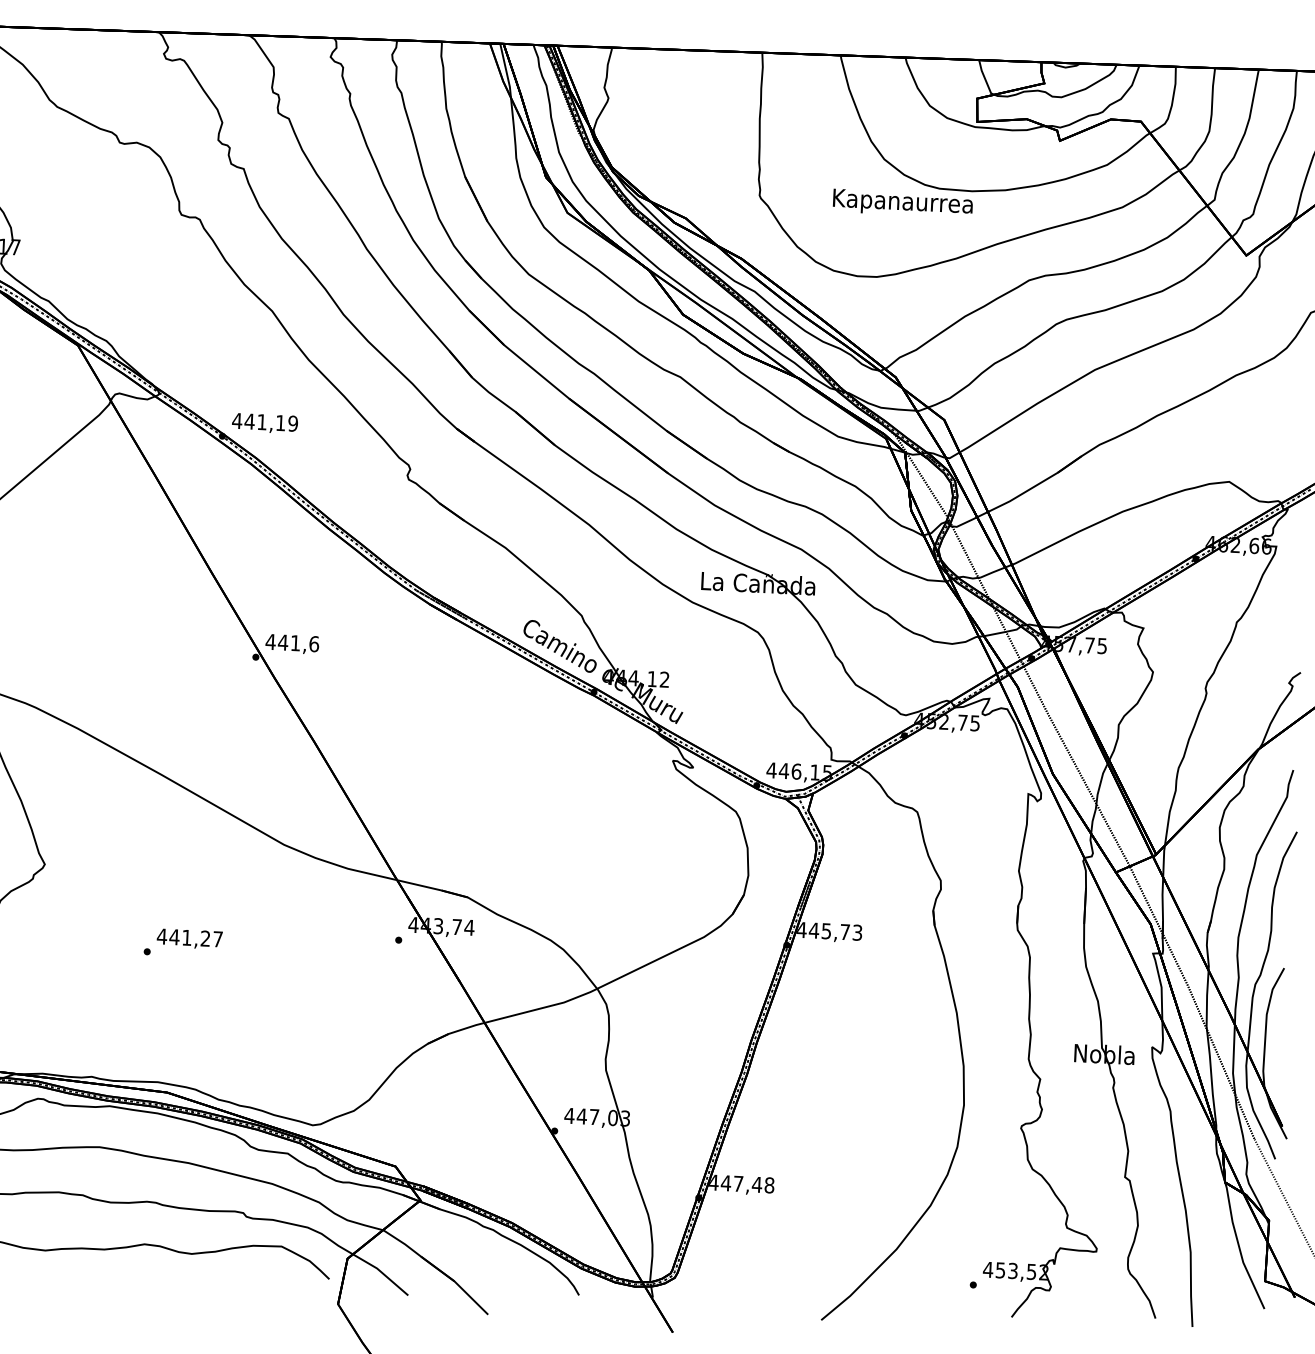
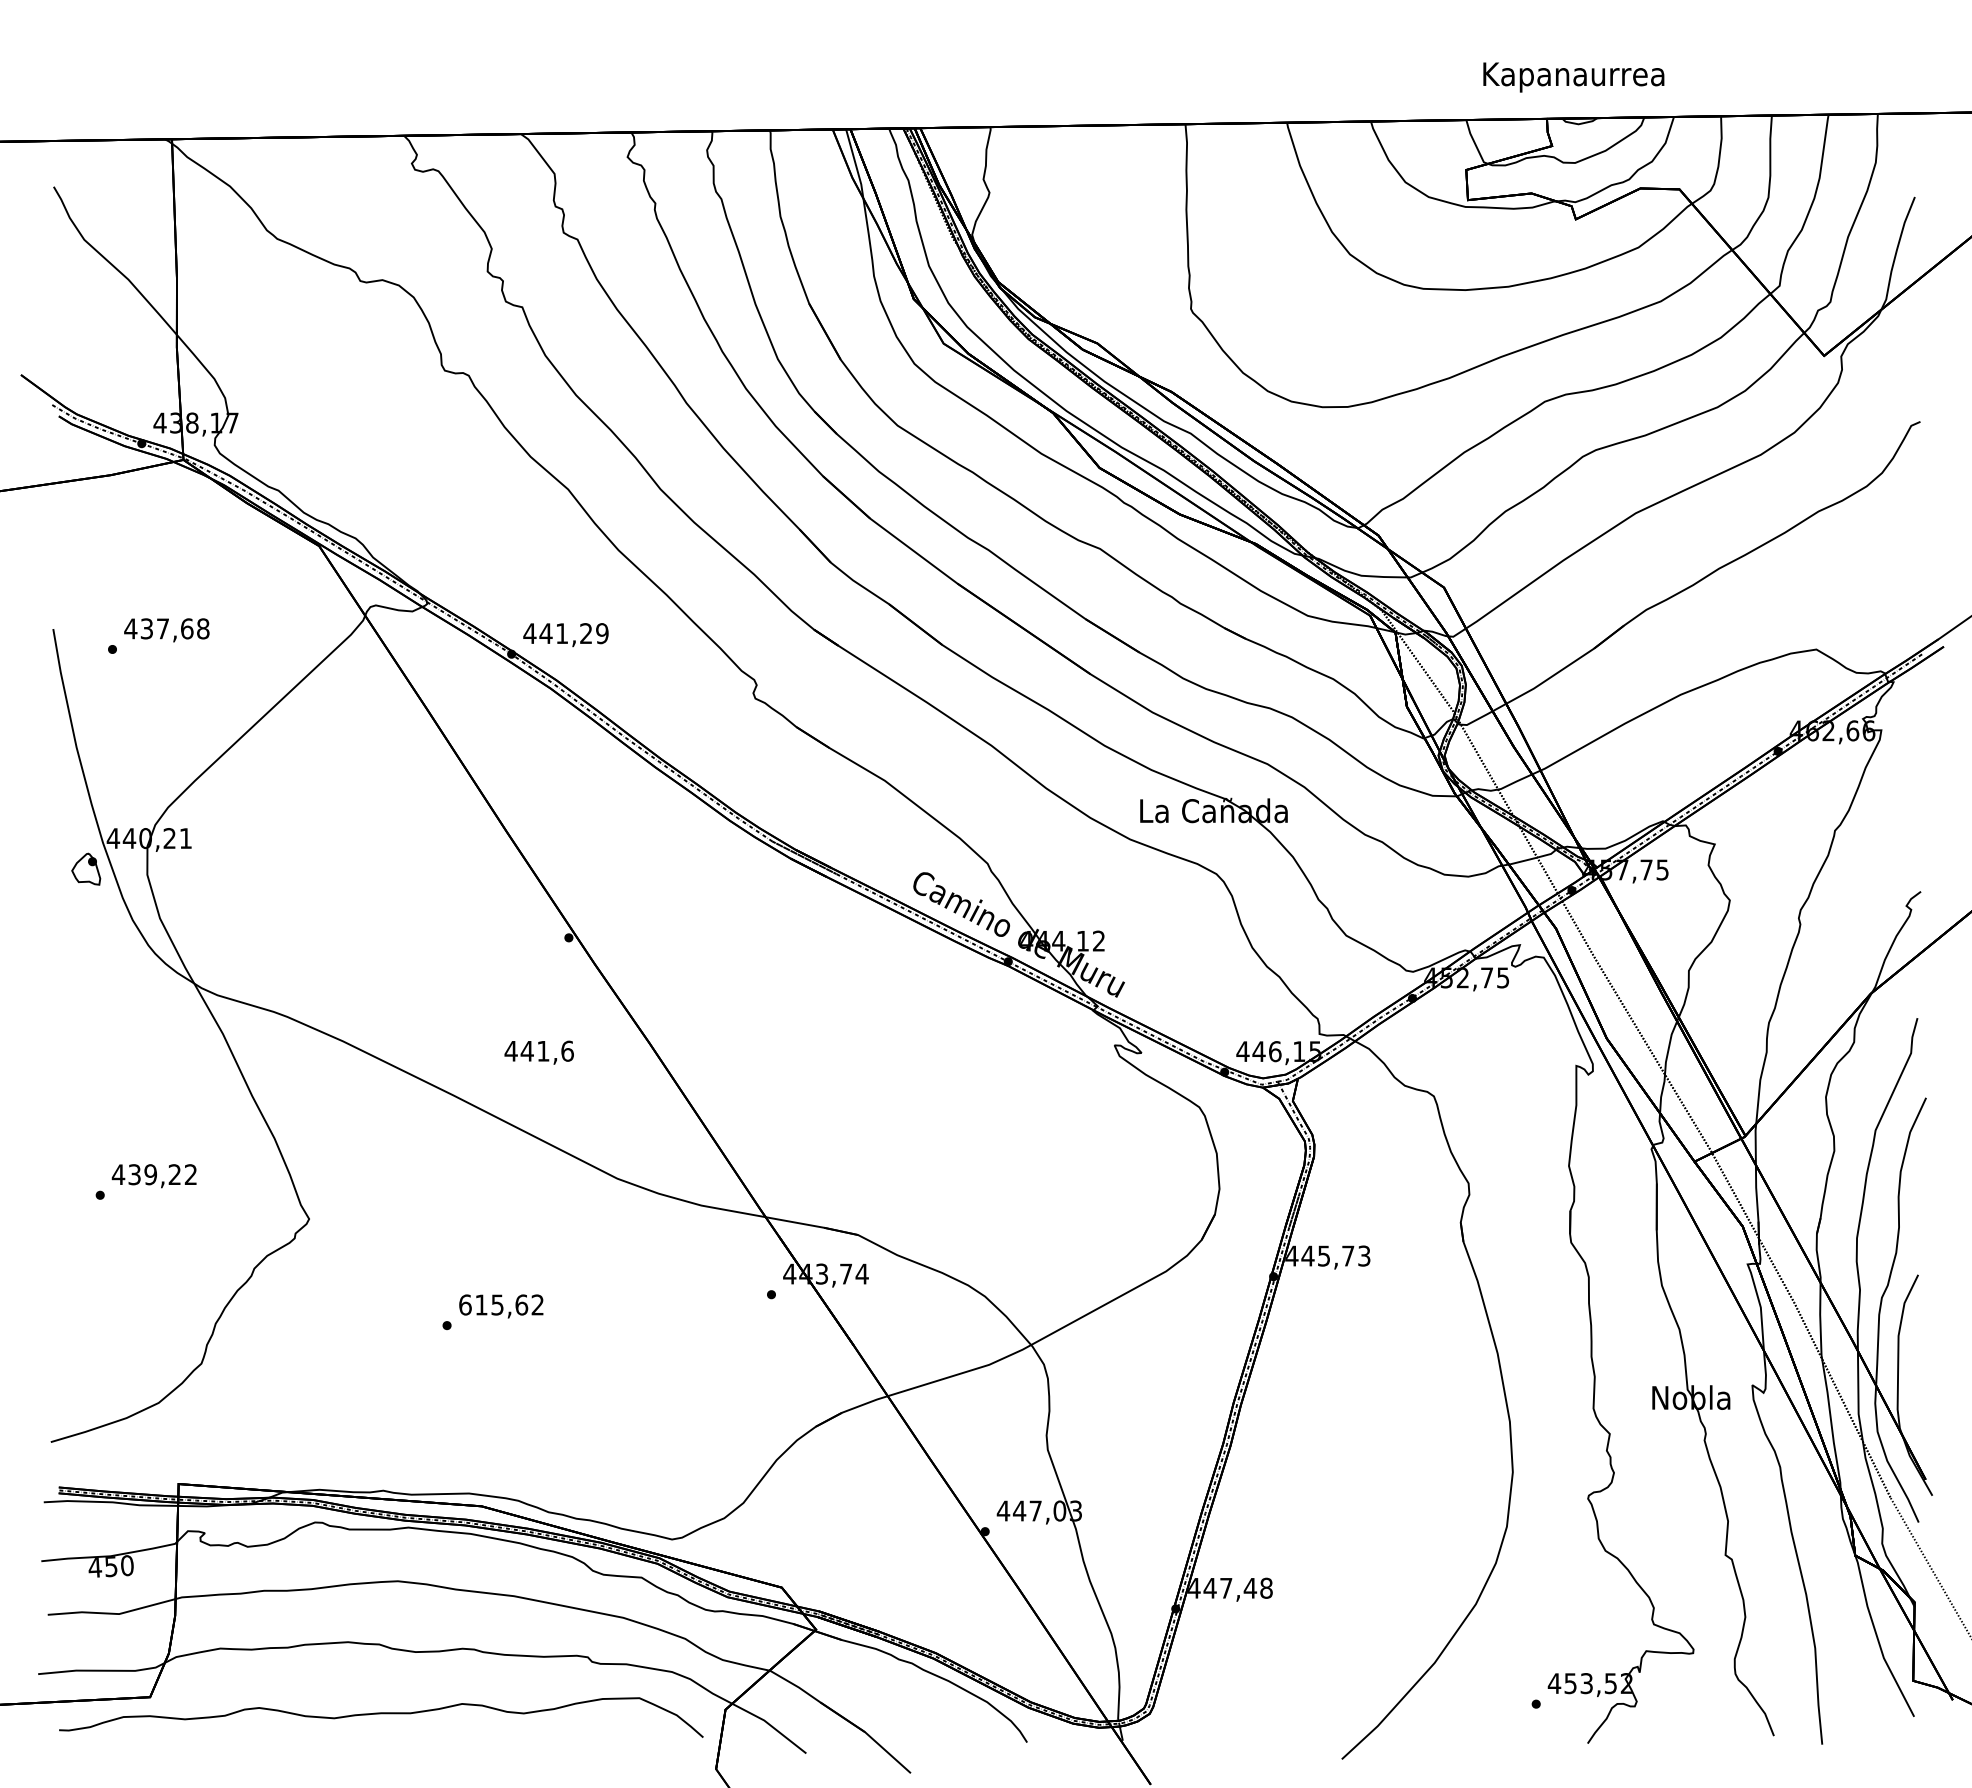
text: (902, 203) -> (1573, 77), moved
text: (280, 423) -> (585, 633), 441,19 -> 441,29
text: (291, 644) -> (538, 1052), moved
text: (189, 937) -> (500, 1304), 441,27 -> 615,62

